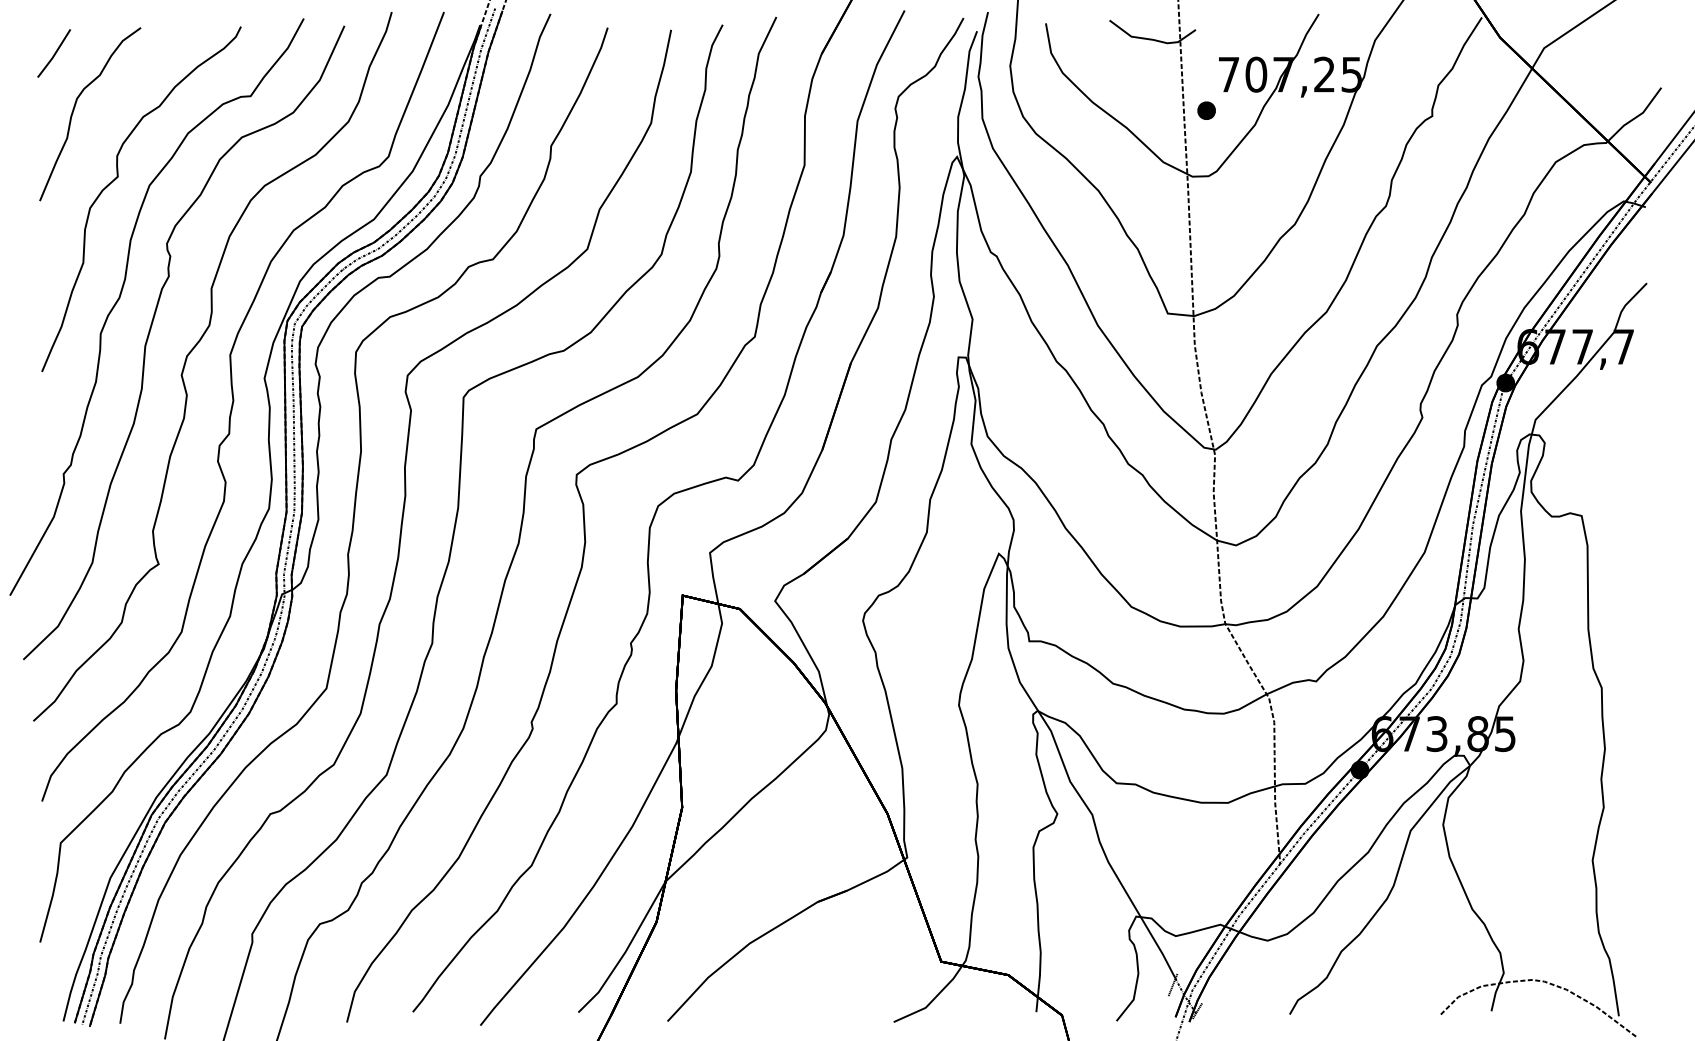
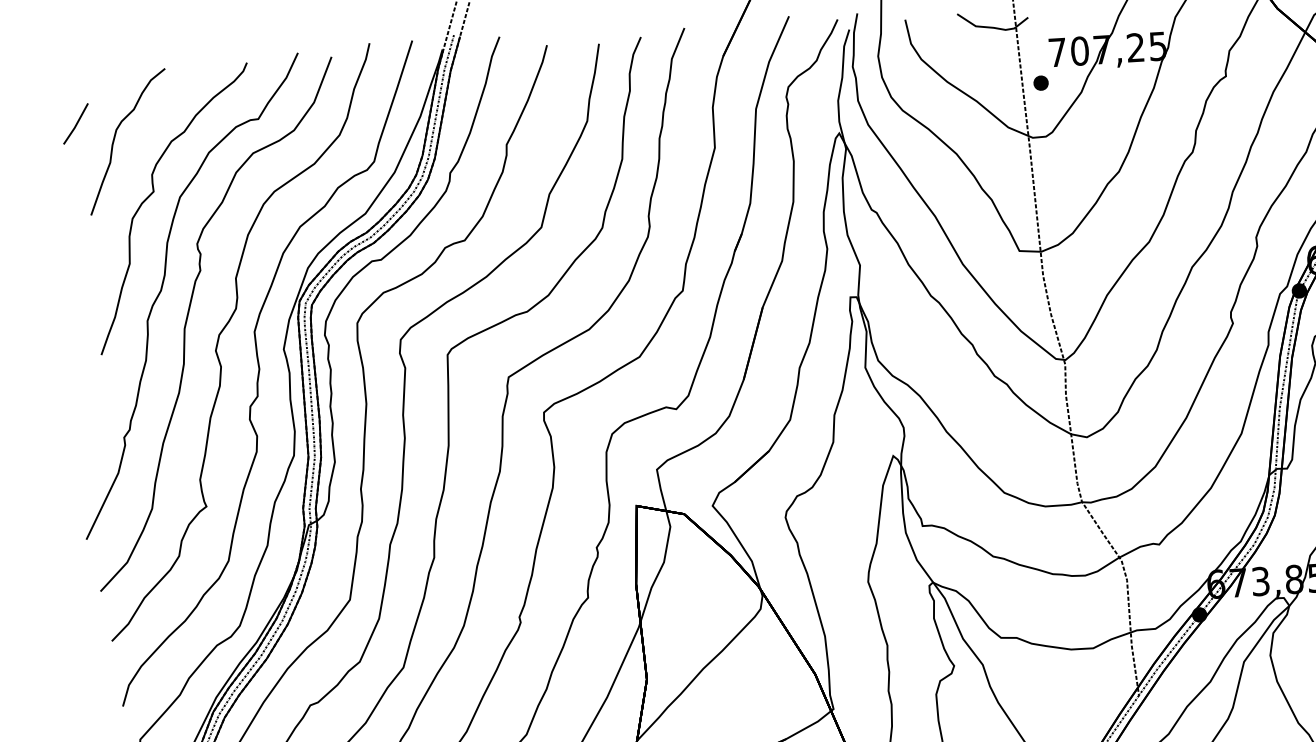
part: (53, 53) -> (75, 123), moved

